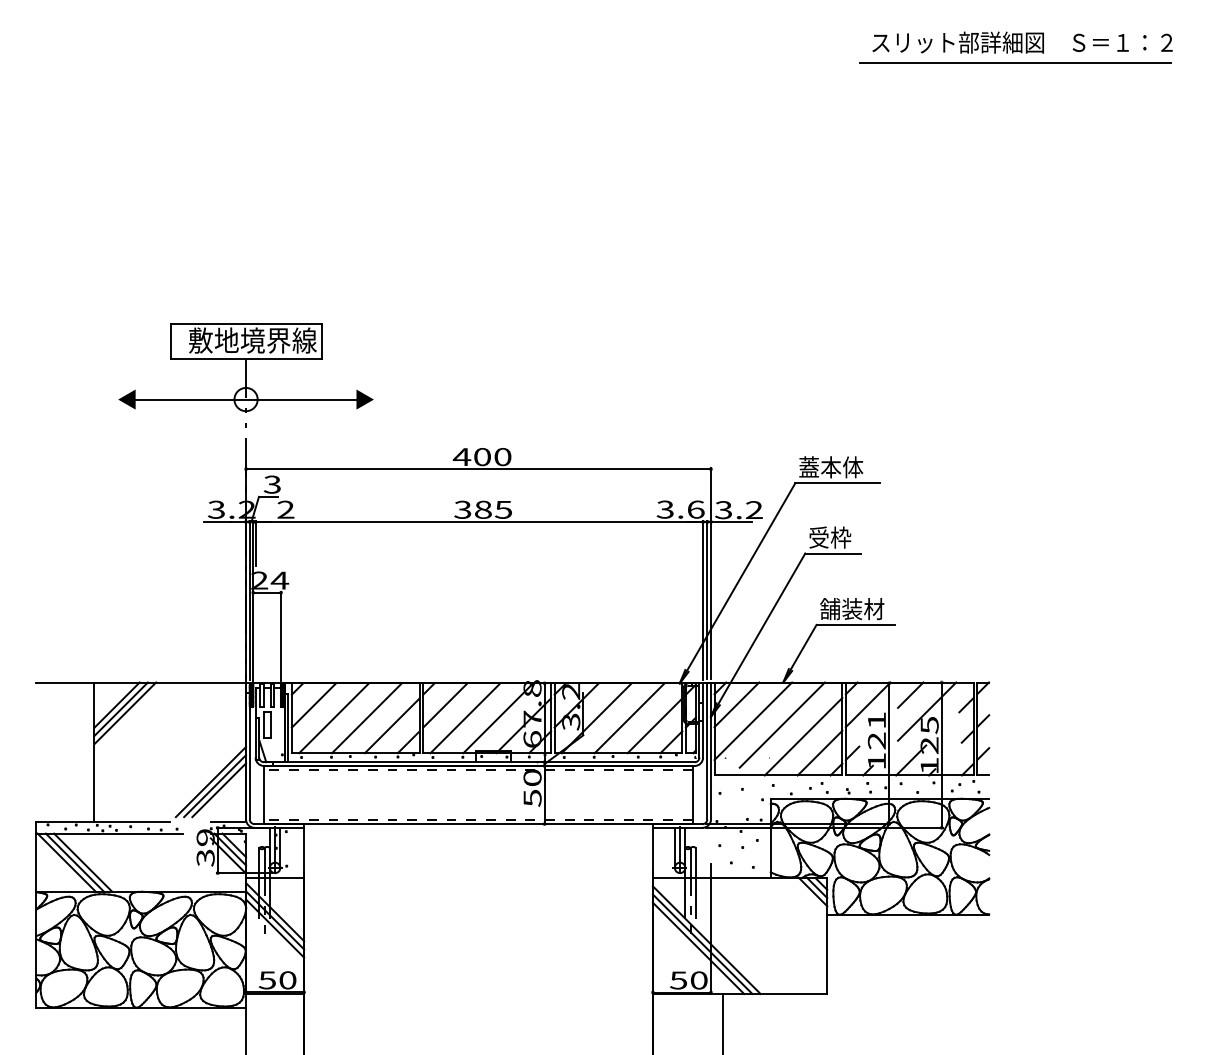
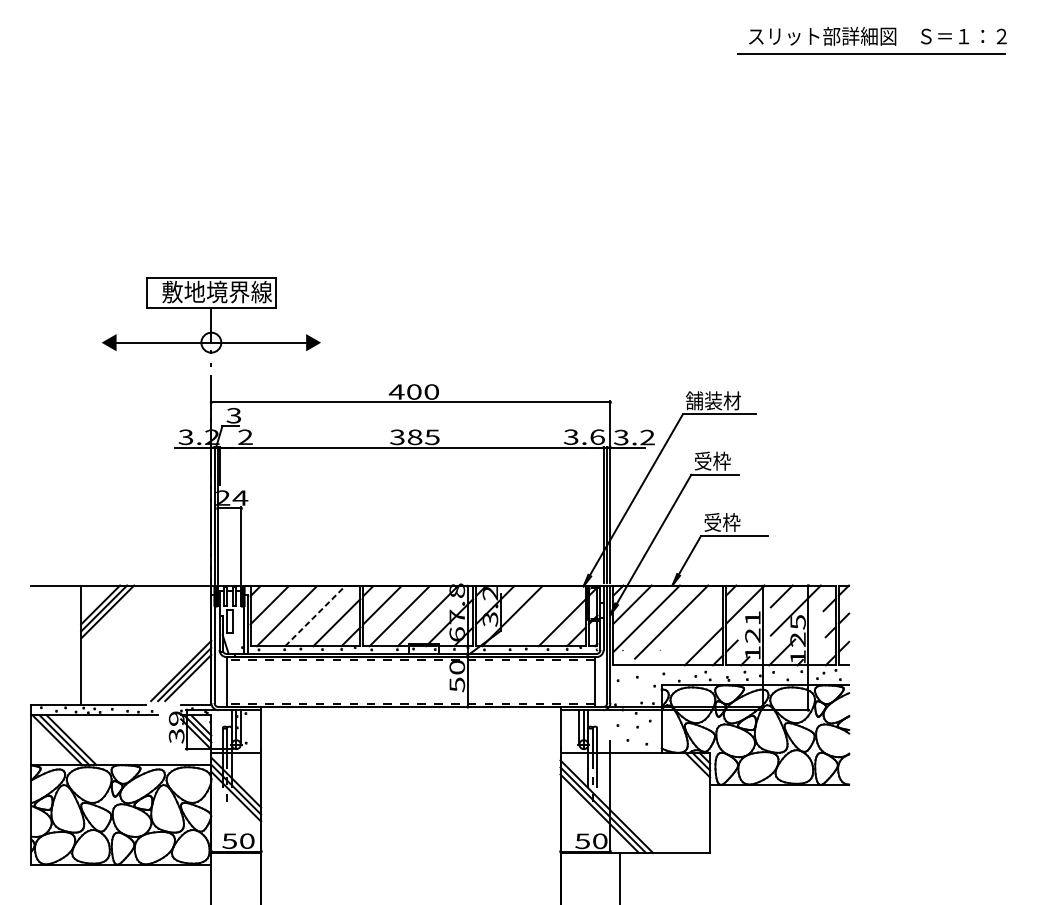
text: (830, 467) -> (712, 401), 蓋本体 -> 舗装材
text: (852, 609) -> (731, 522), 舗装材 -> 受枠
line: (367, 717) -> (315, 615), solid -> dashed
line: (629, 718) -> (540, 616), removed
line: (803, 736) -> (689, 631), removed

